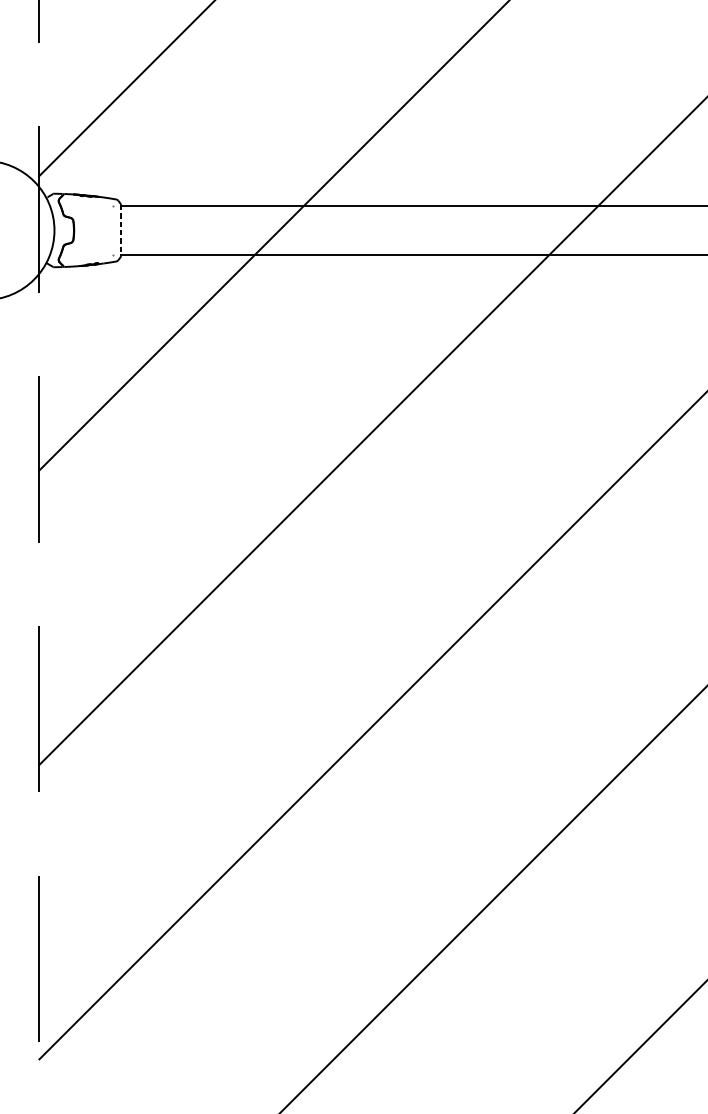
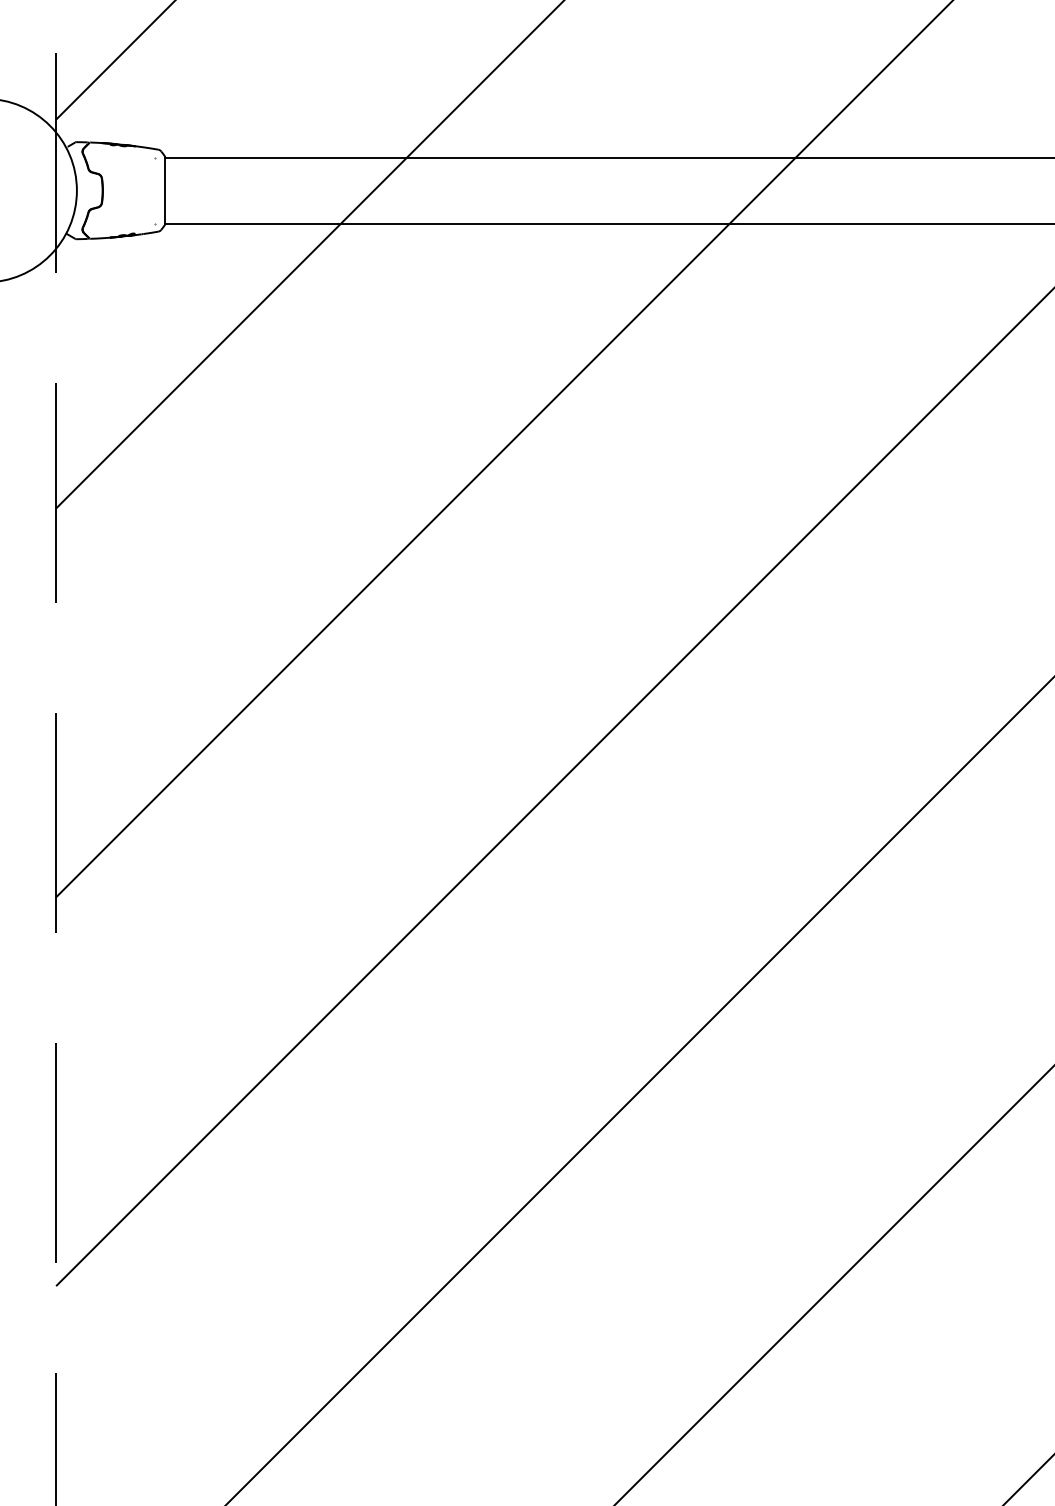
line: (121, 230) -> (165, 190), dashed -> solid

